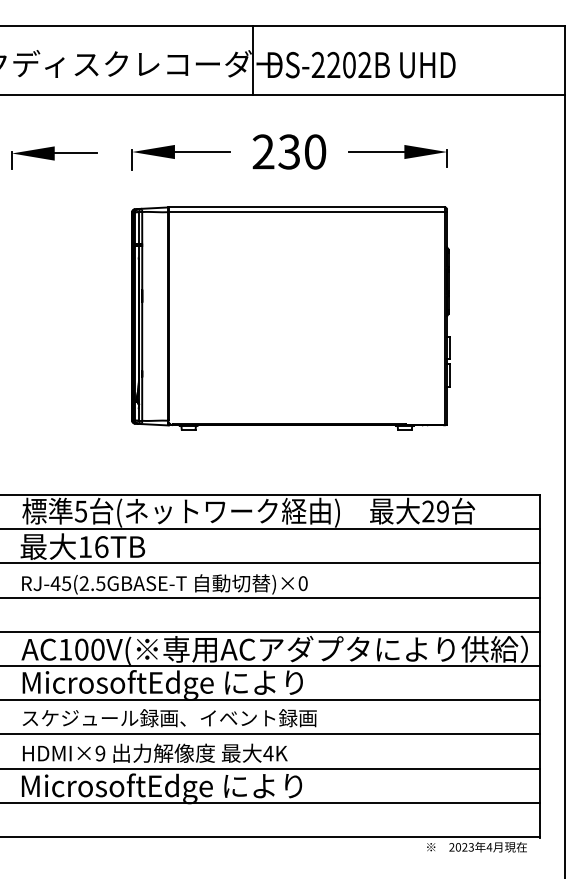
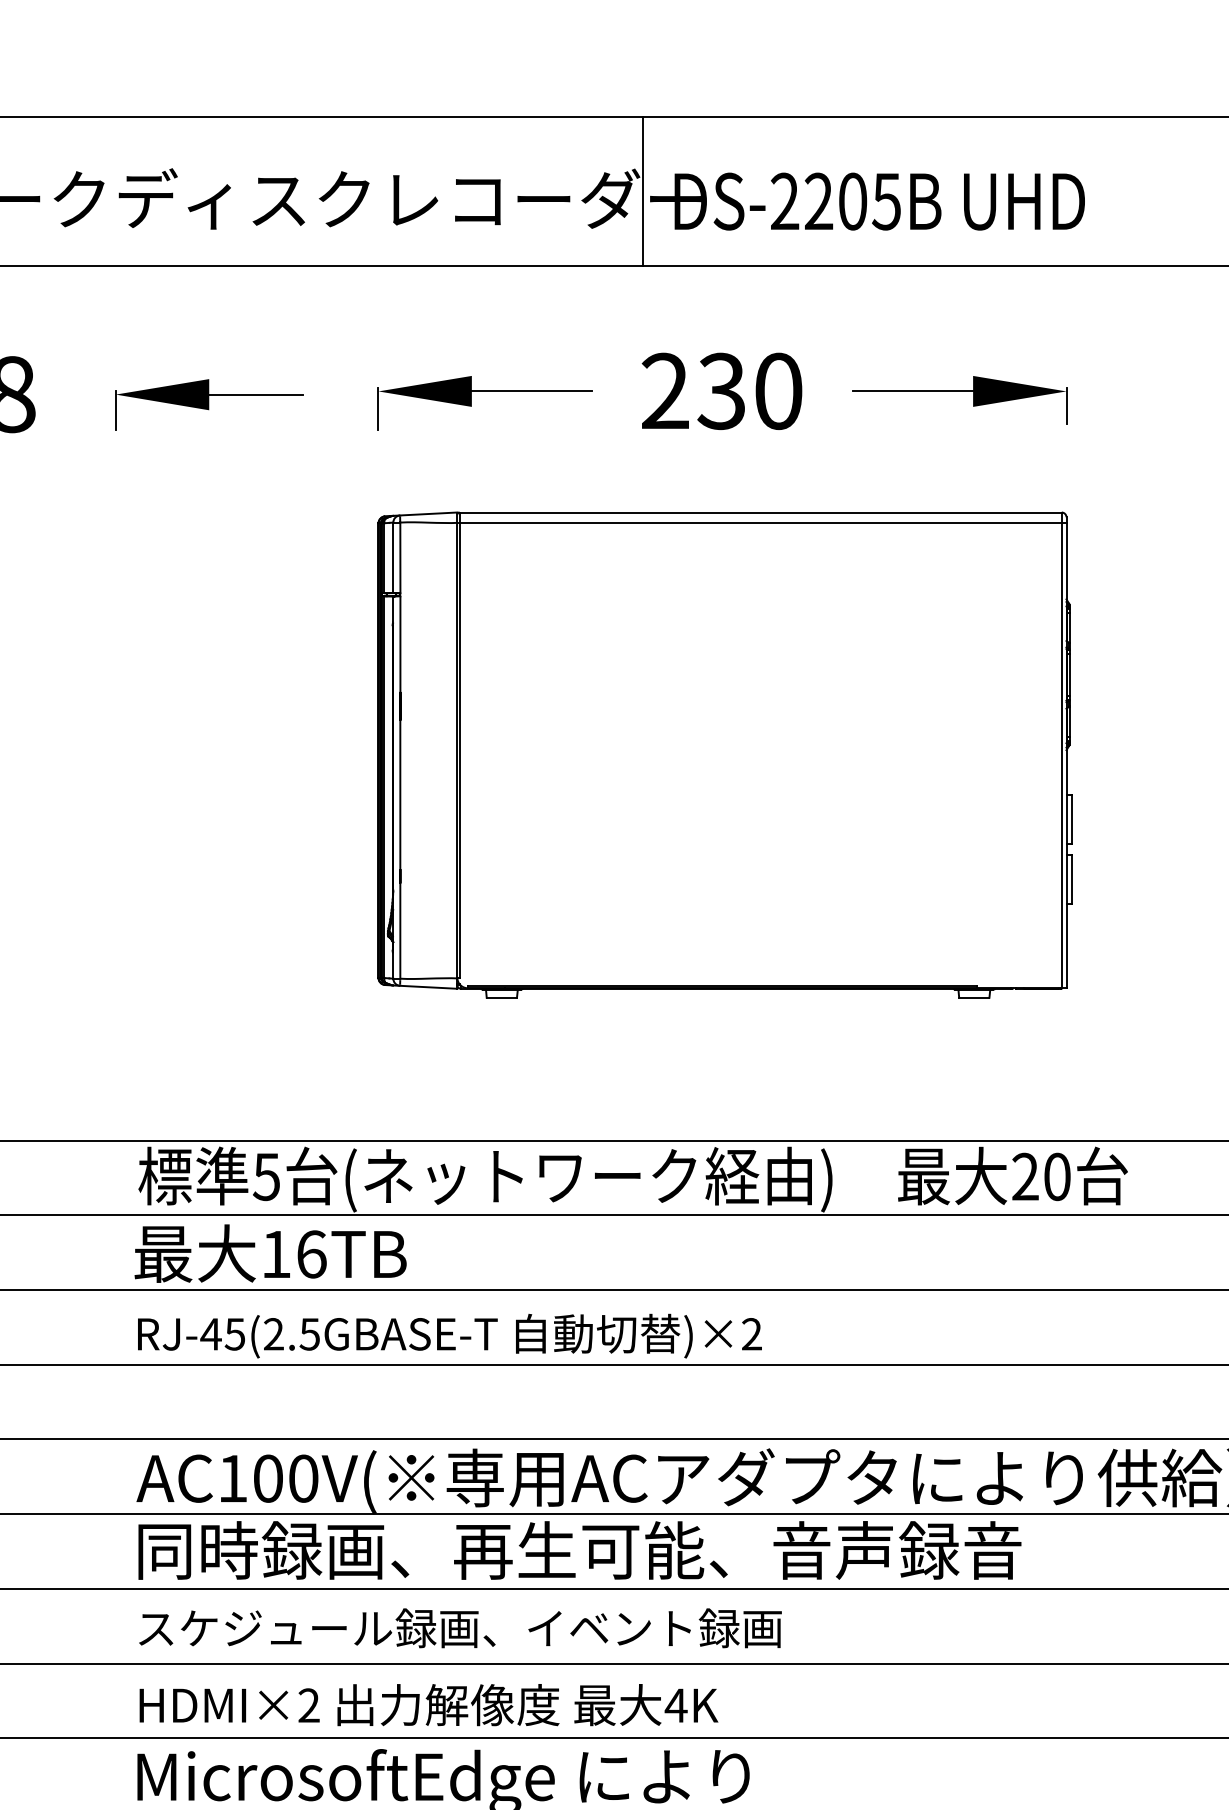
text: (364, 64) -> (885, 200), DS-2202B -> DS-2205B
text: (442, 511) -> (1056, 1176), 29 -> 20
text: (302, 583) -> (750, 1334), )×0 -> )×2
text: (224, 683) -> (580, 1552), MicrosoftEdge により -> 同時録画、再生可能、音声録音
text: (100, 753) -> (309, 1705), HDMI×9 -> HDMI×2

